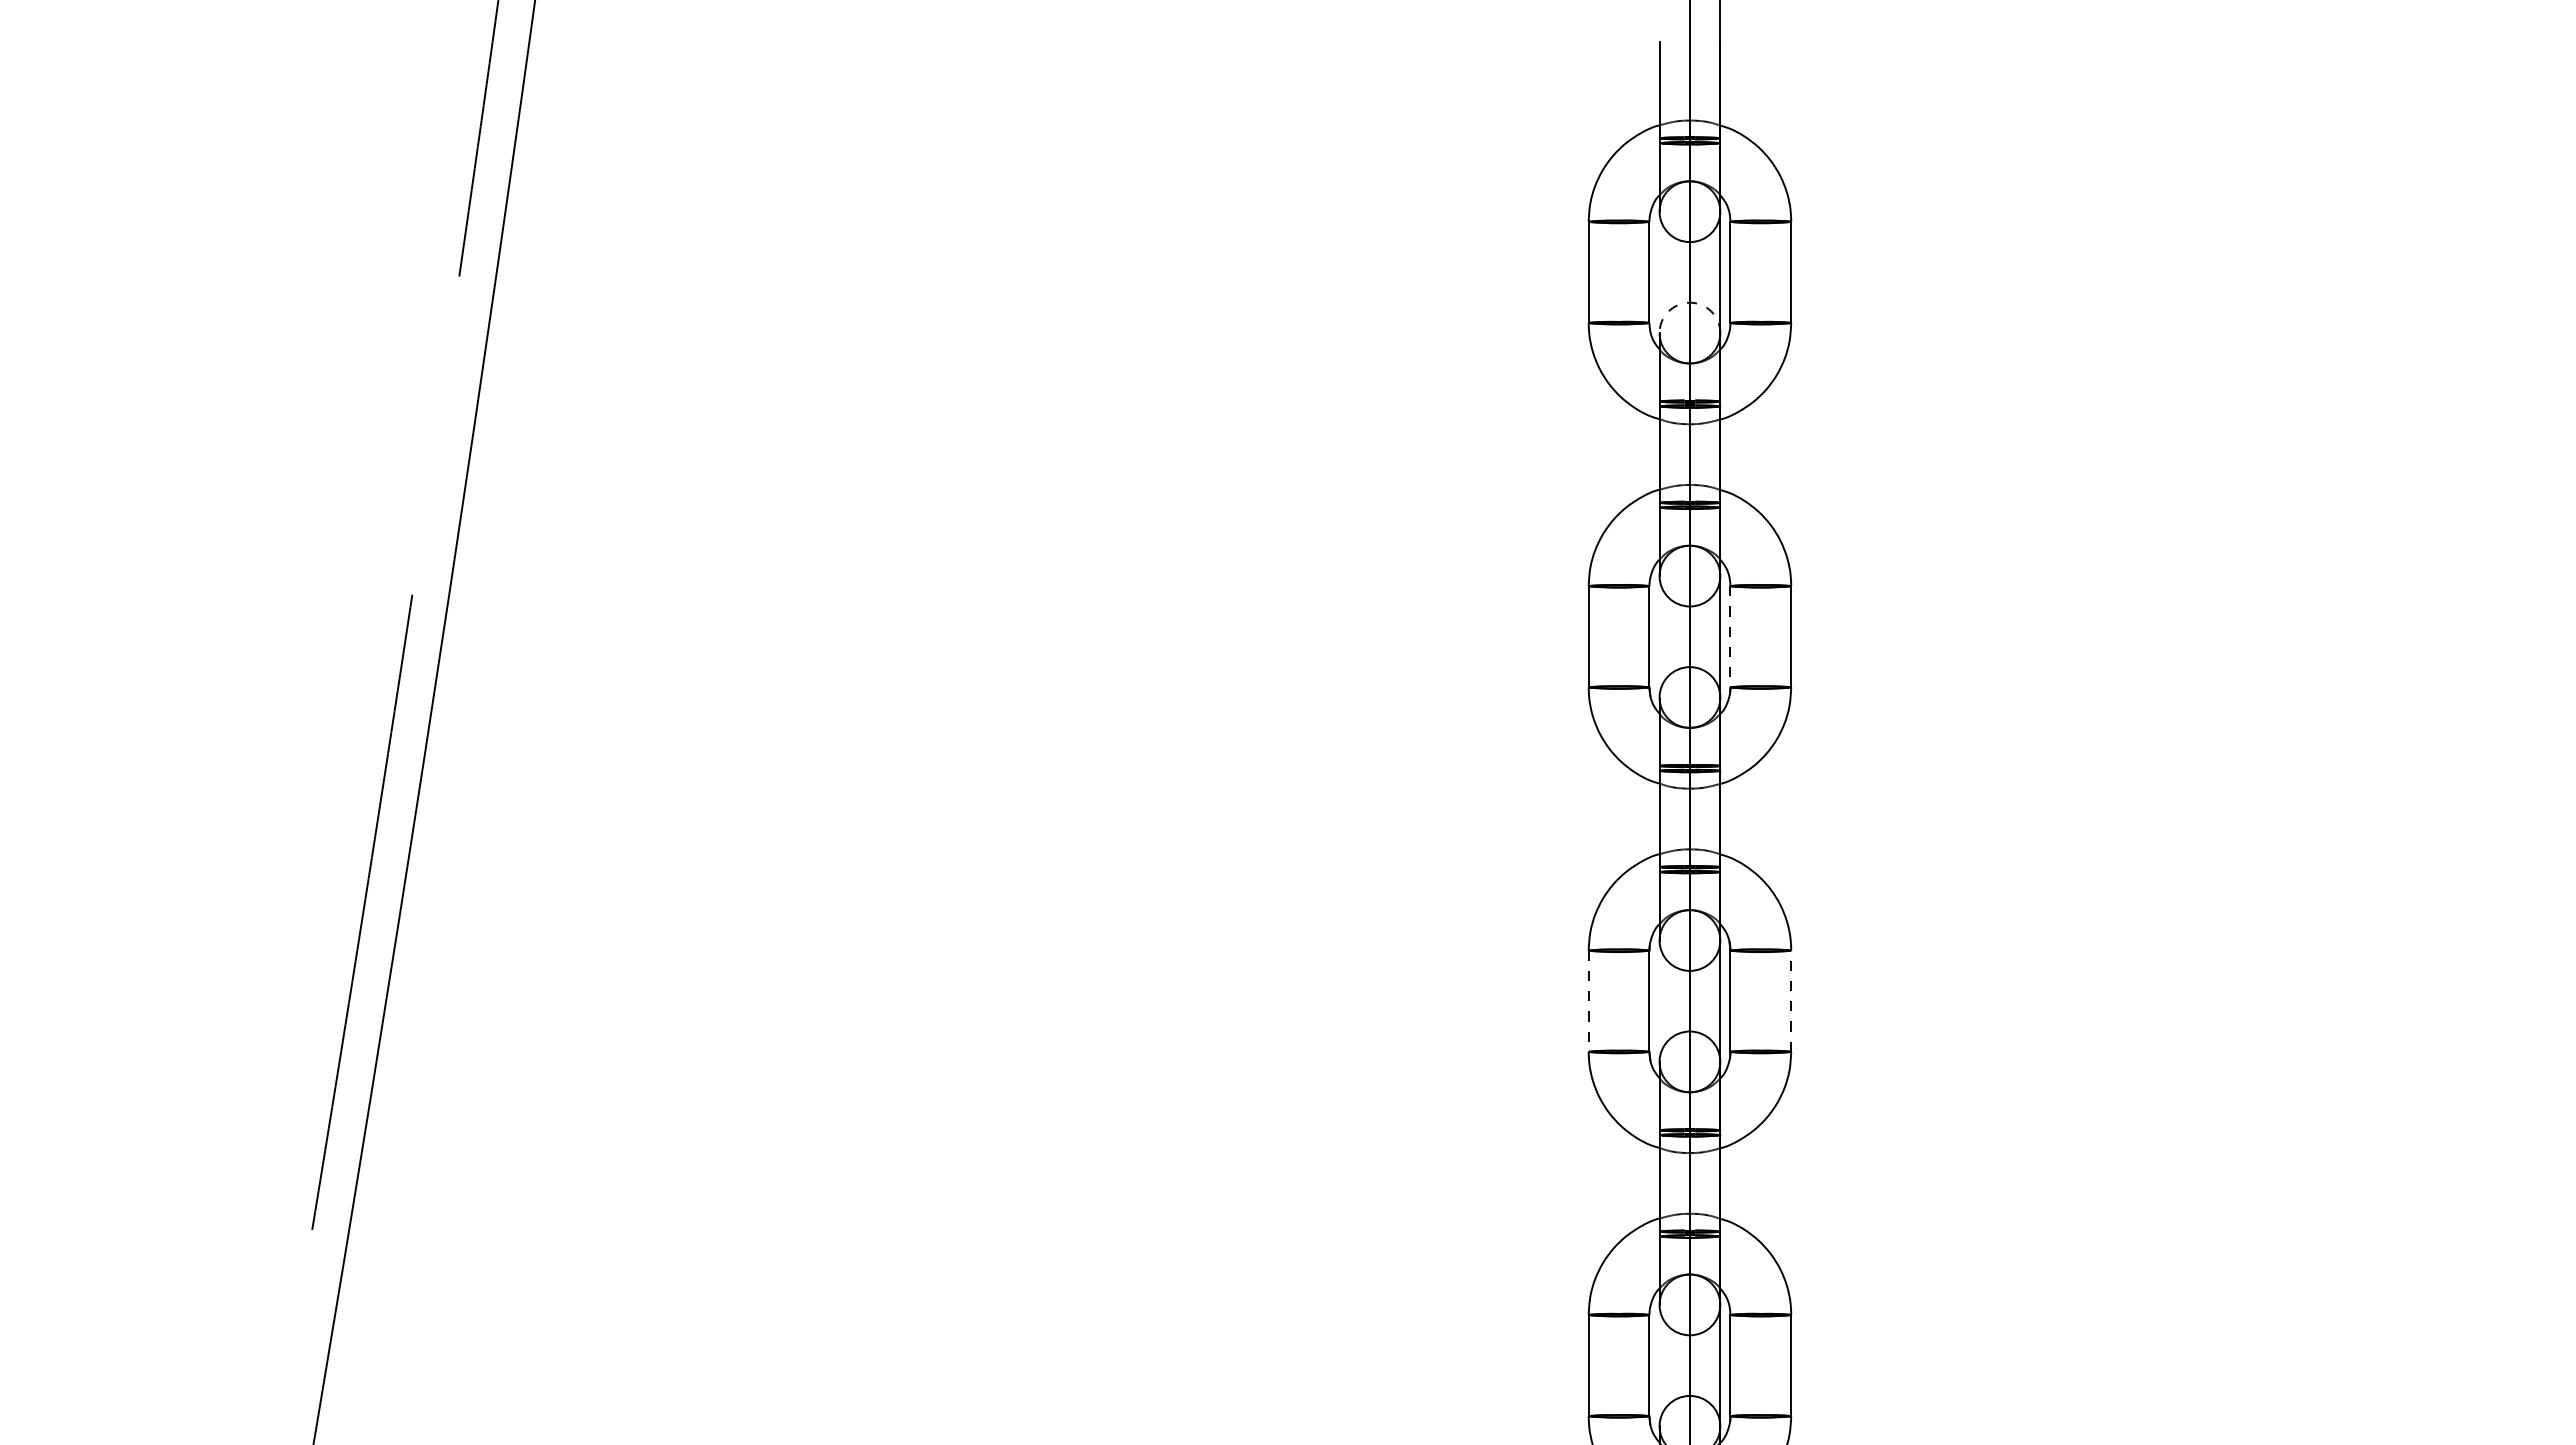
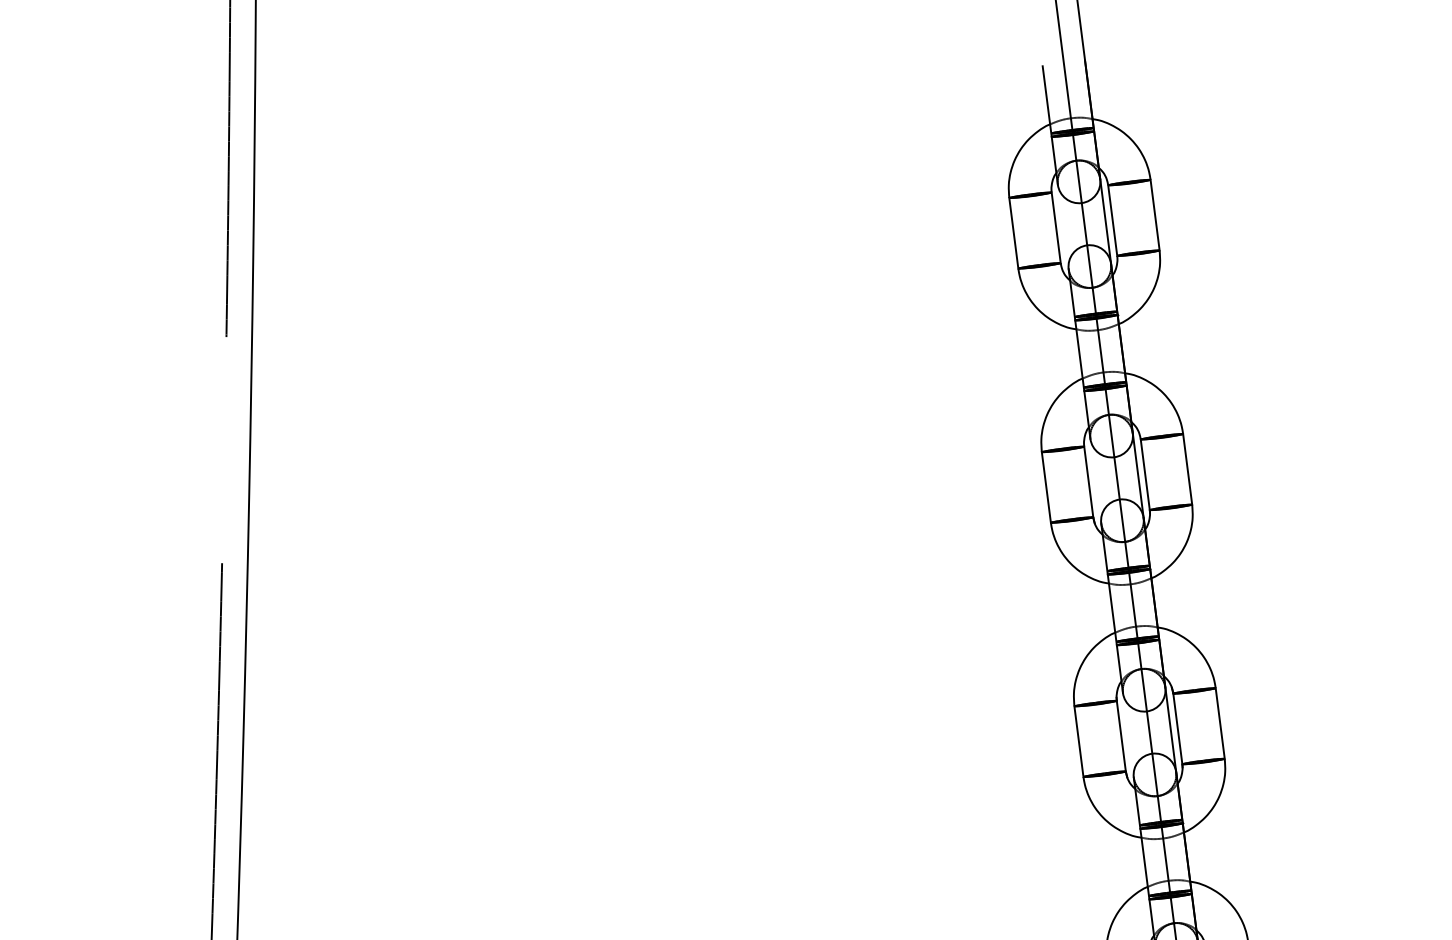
arc: (1689, 302) -> (1086, 245), dashed -> solid
line: (1730, 636) -> (1145, 474), dashed -> solid
line: (1588, 1001) -> (1078, 741), dashed -> solid
line: (1791, 1001) -> (1220, 723), dashed -> solid

